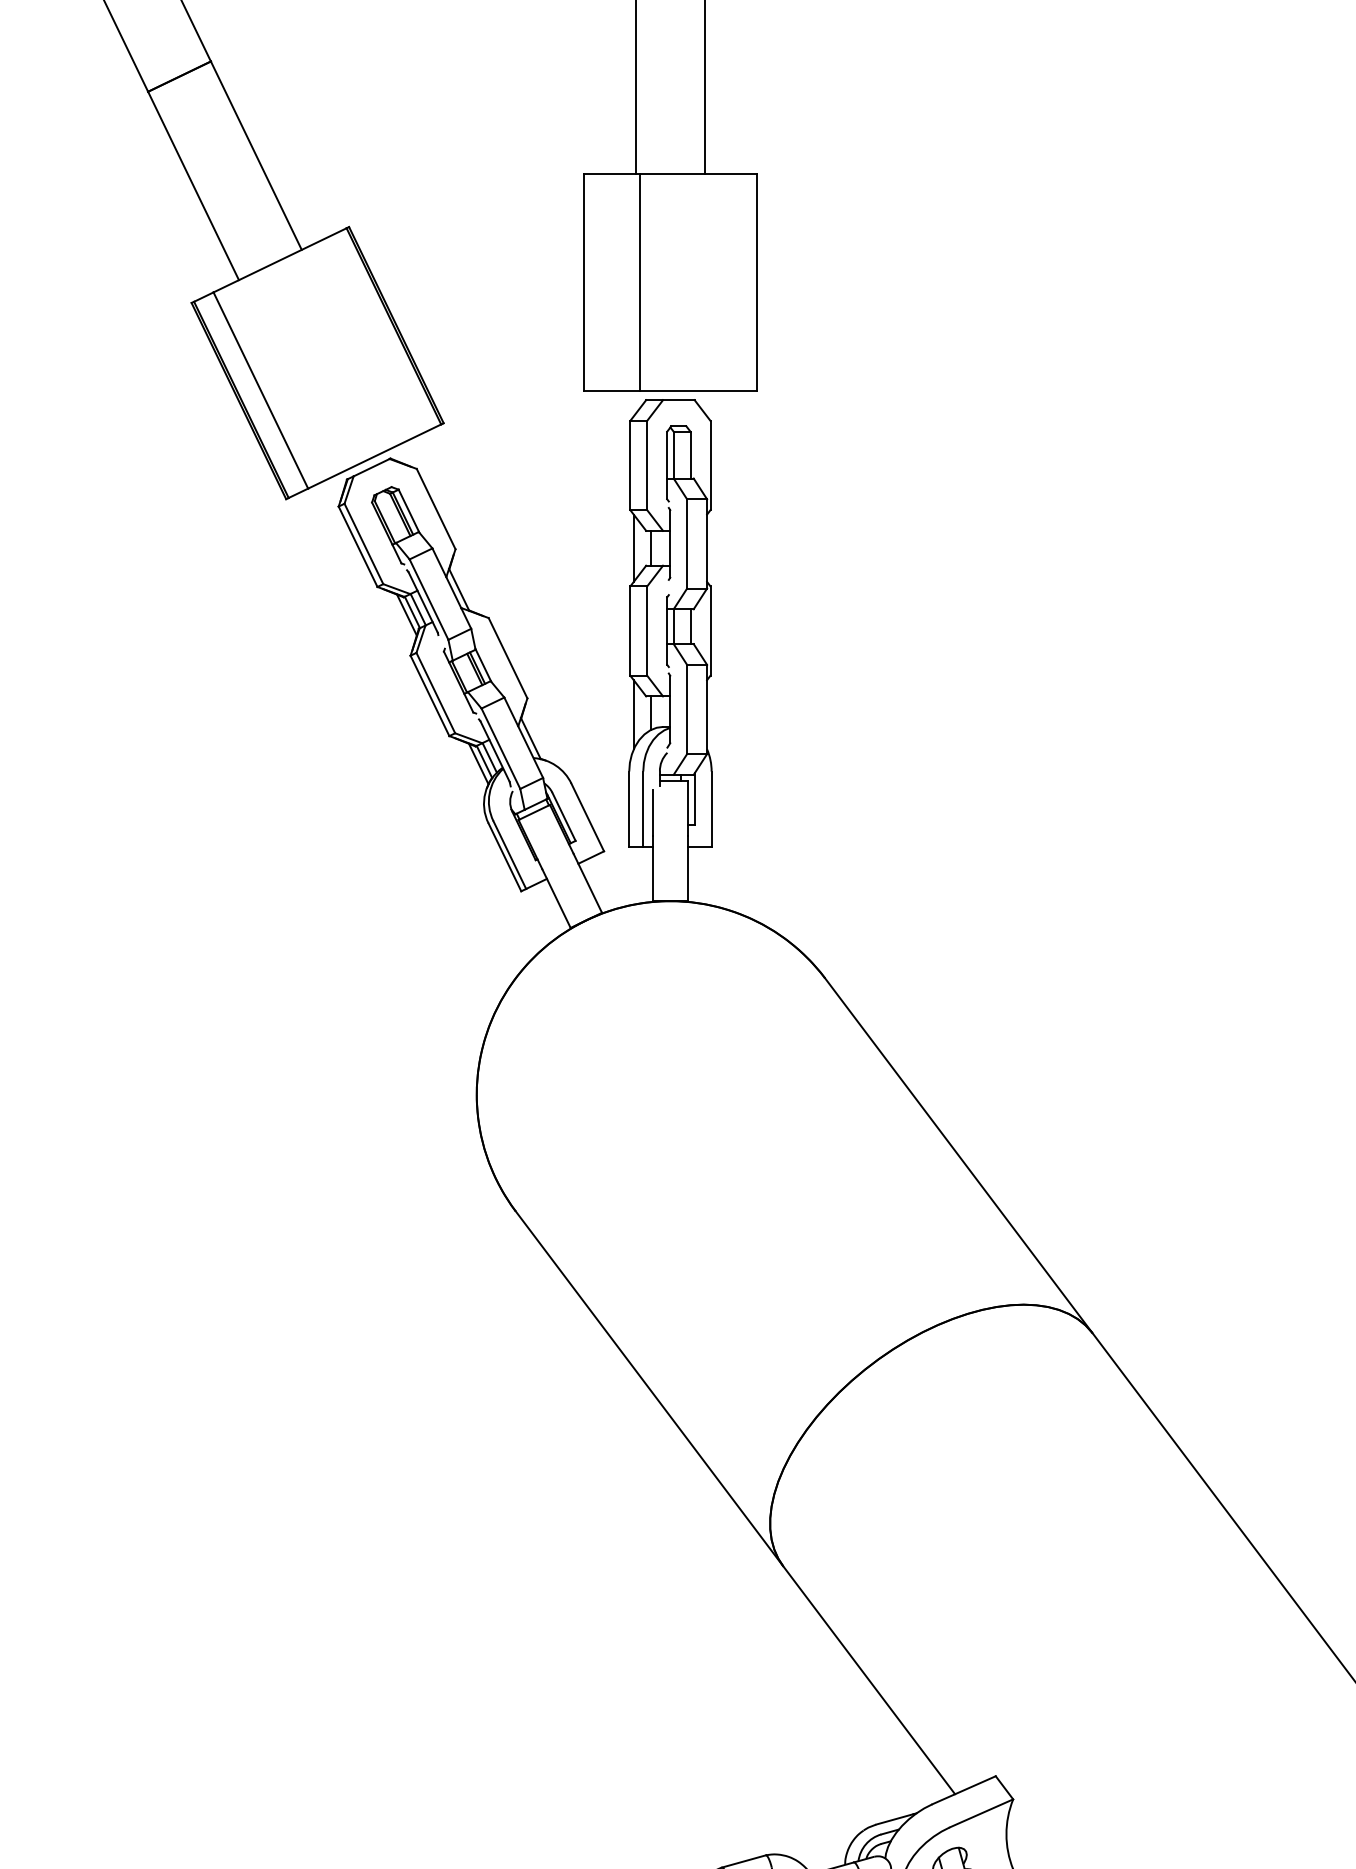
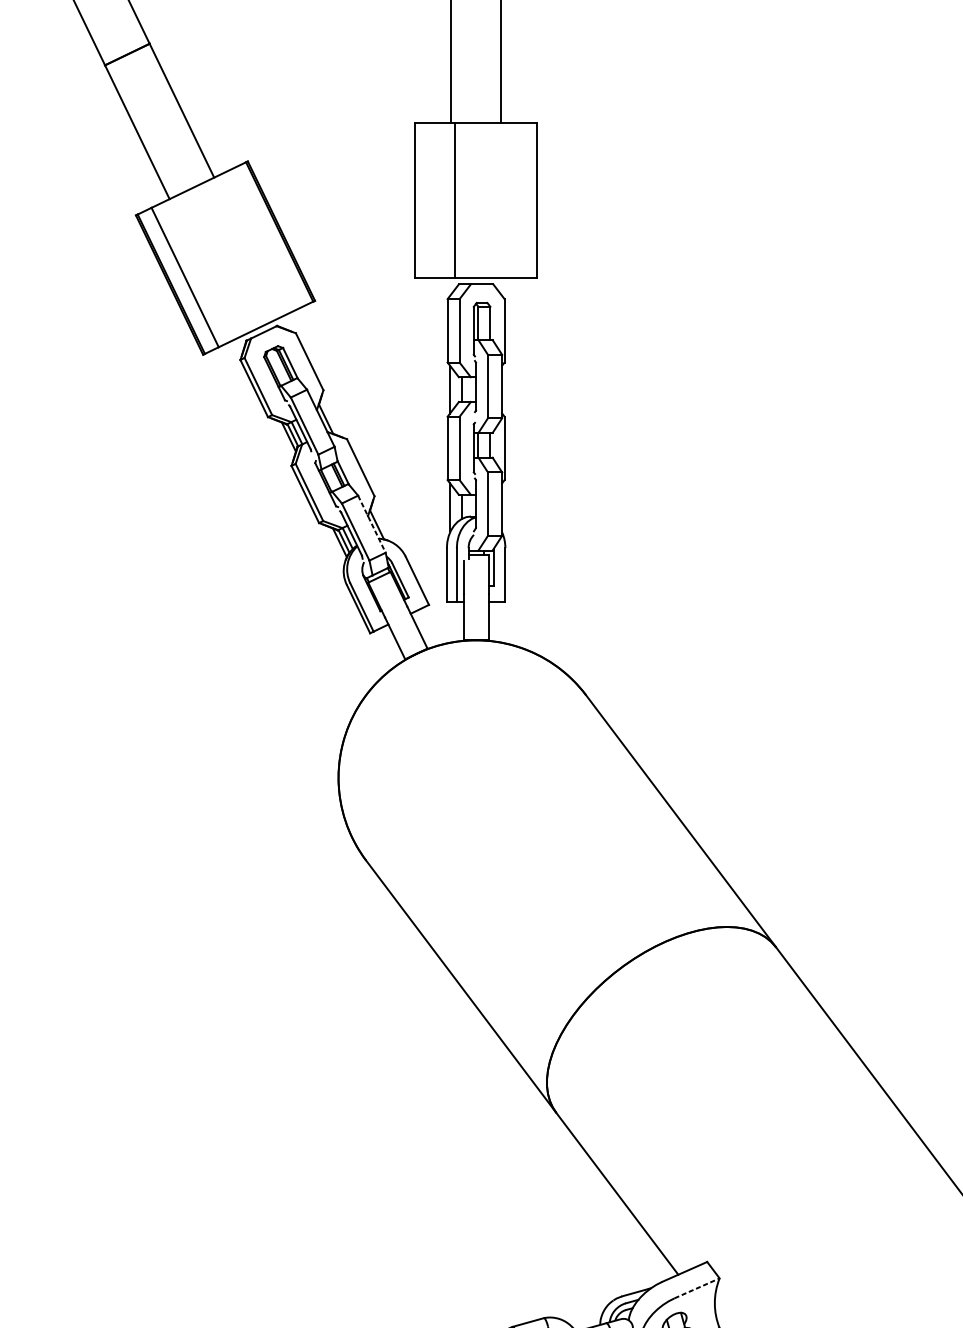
line: (523, 737) -> (371, 524), solid -> dashed
line: (981, 1813) -> (697, 1288), solid -> dashed

